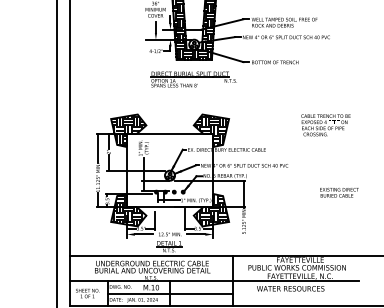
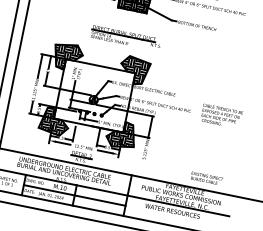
part: (193, 79) -> (126, 38), moved
text: (325, 125) -> (221, 116), moved
text: (339, 192) -> (206, 178), moved

